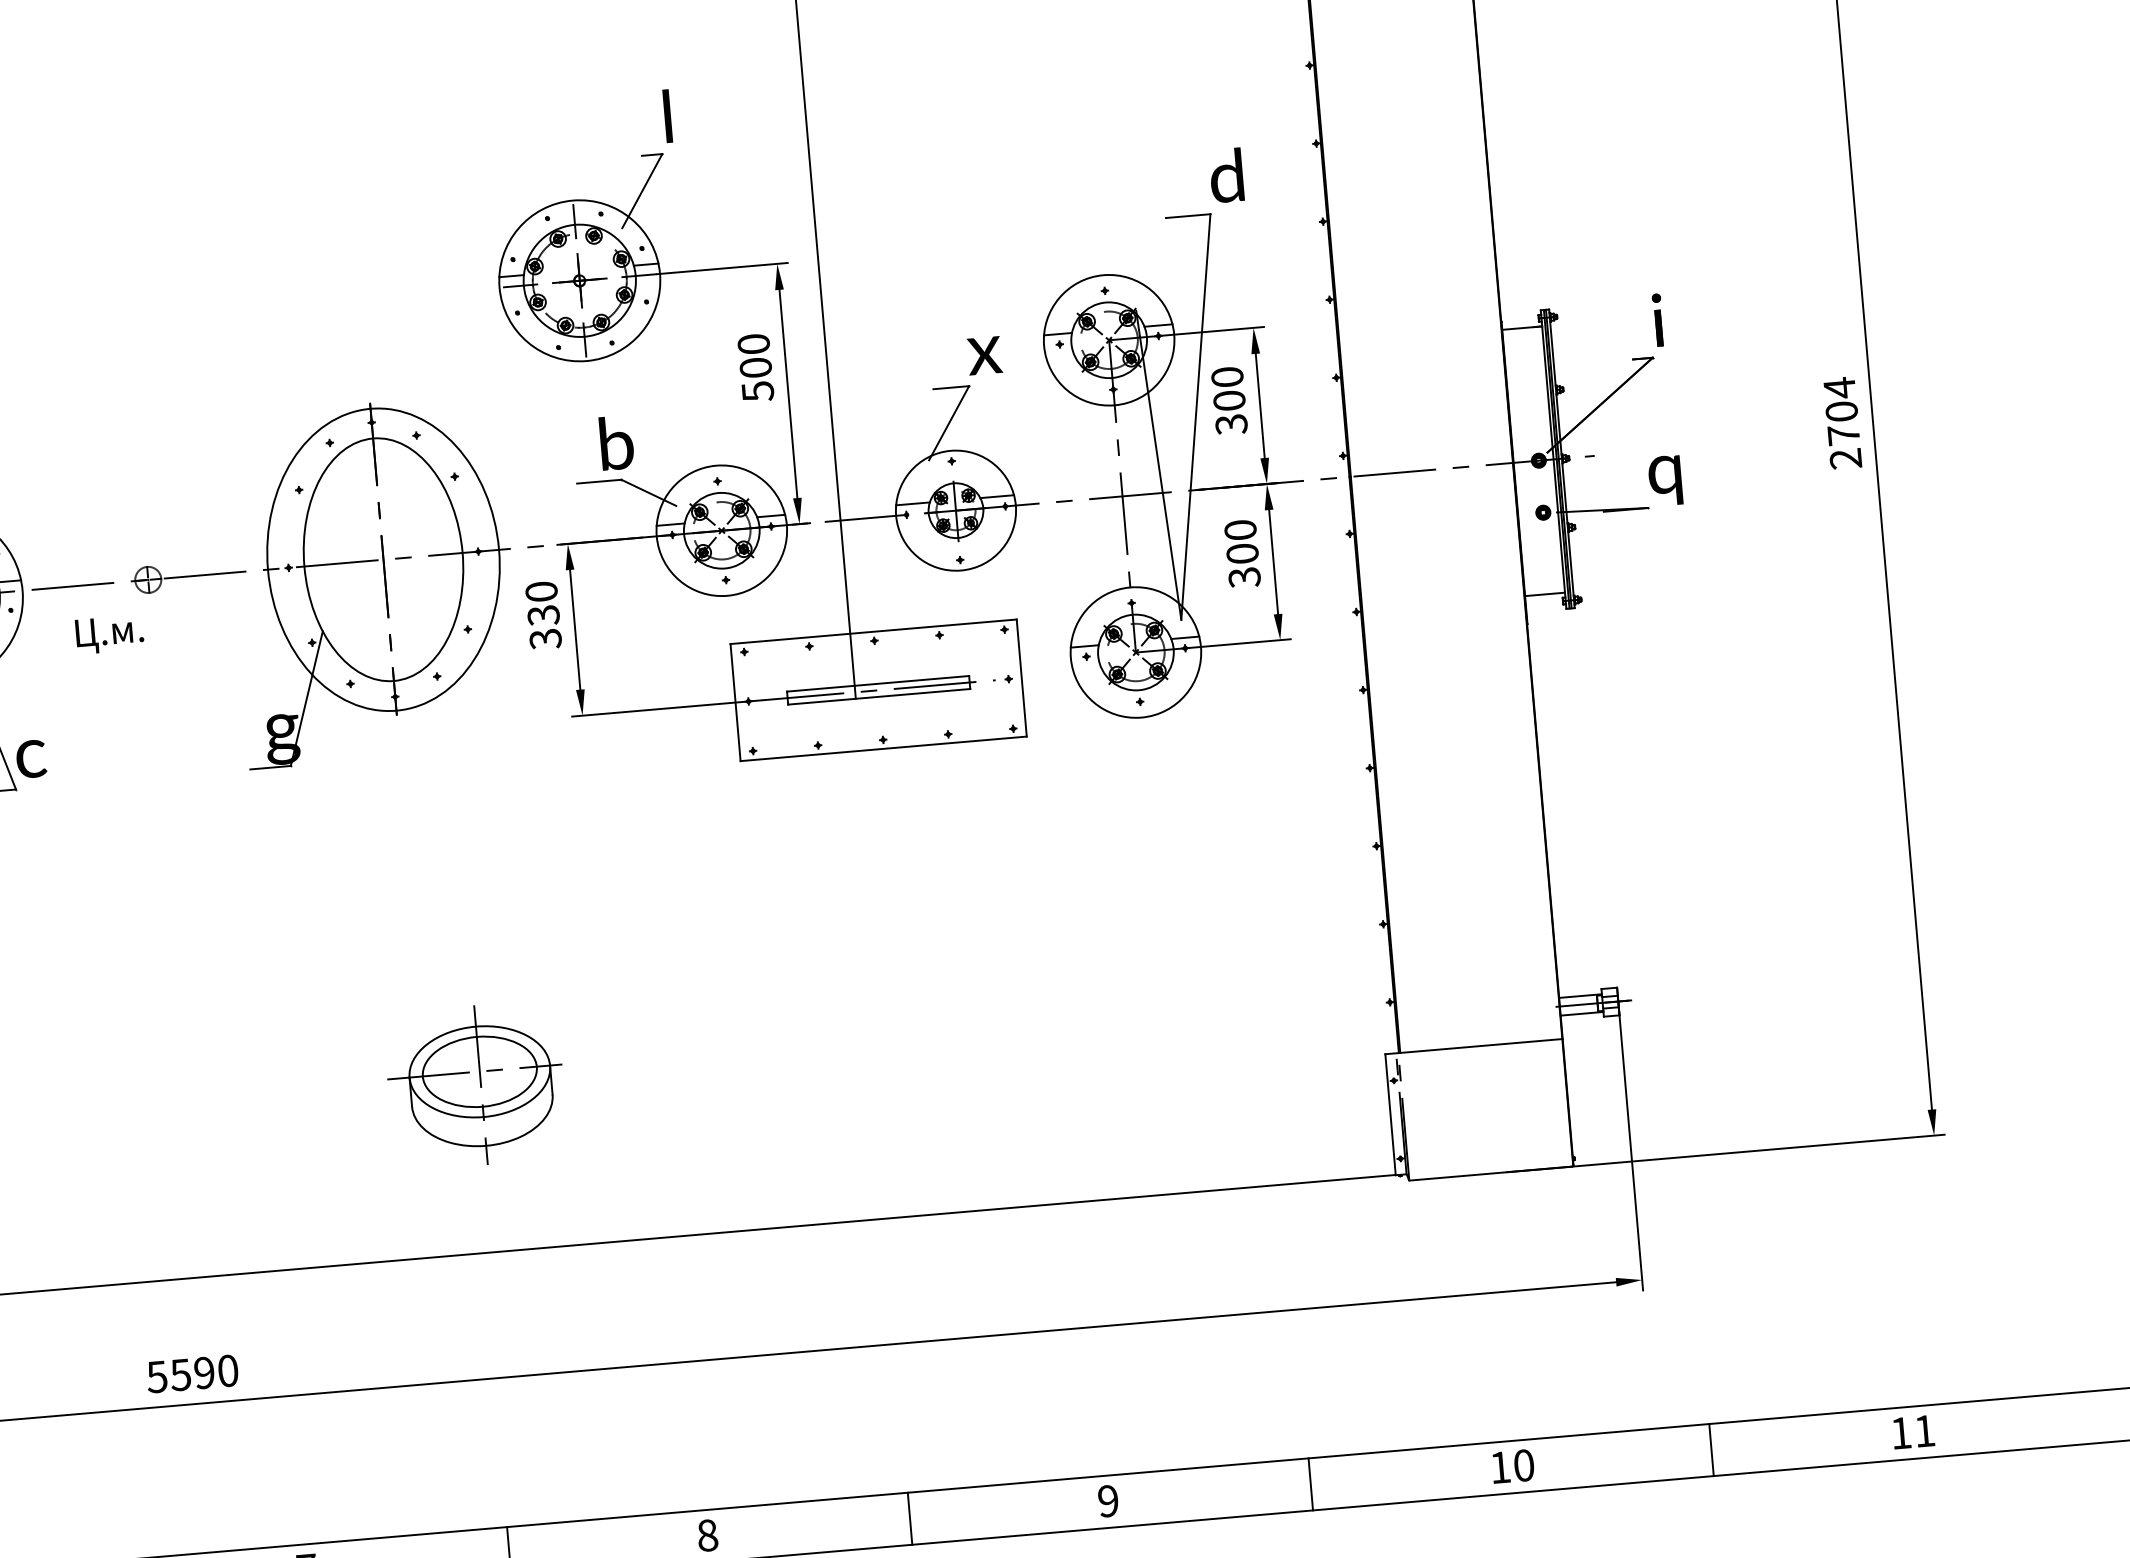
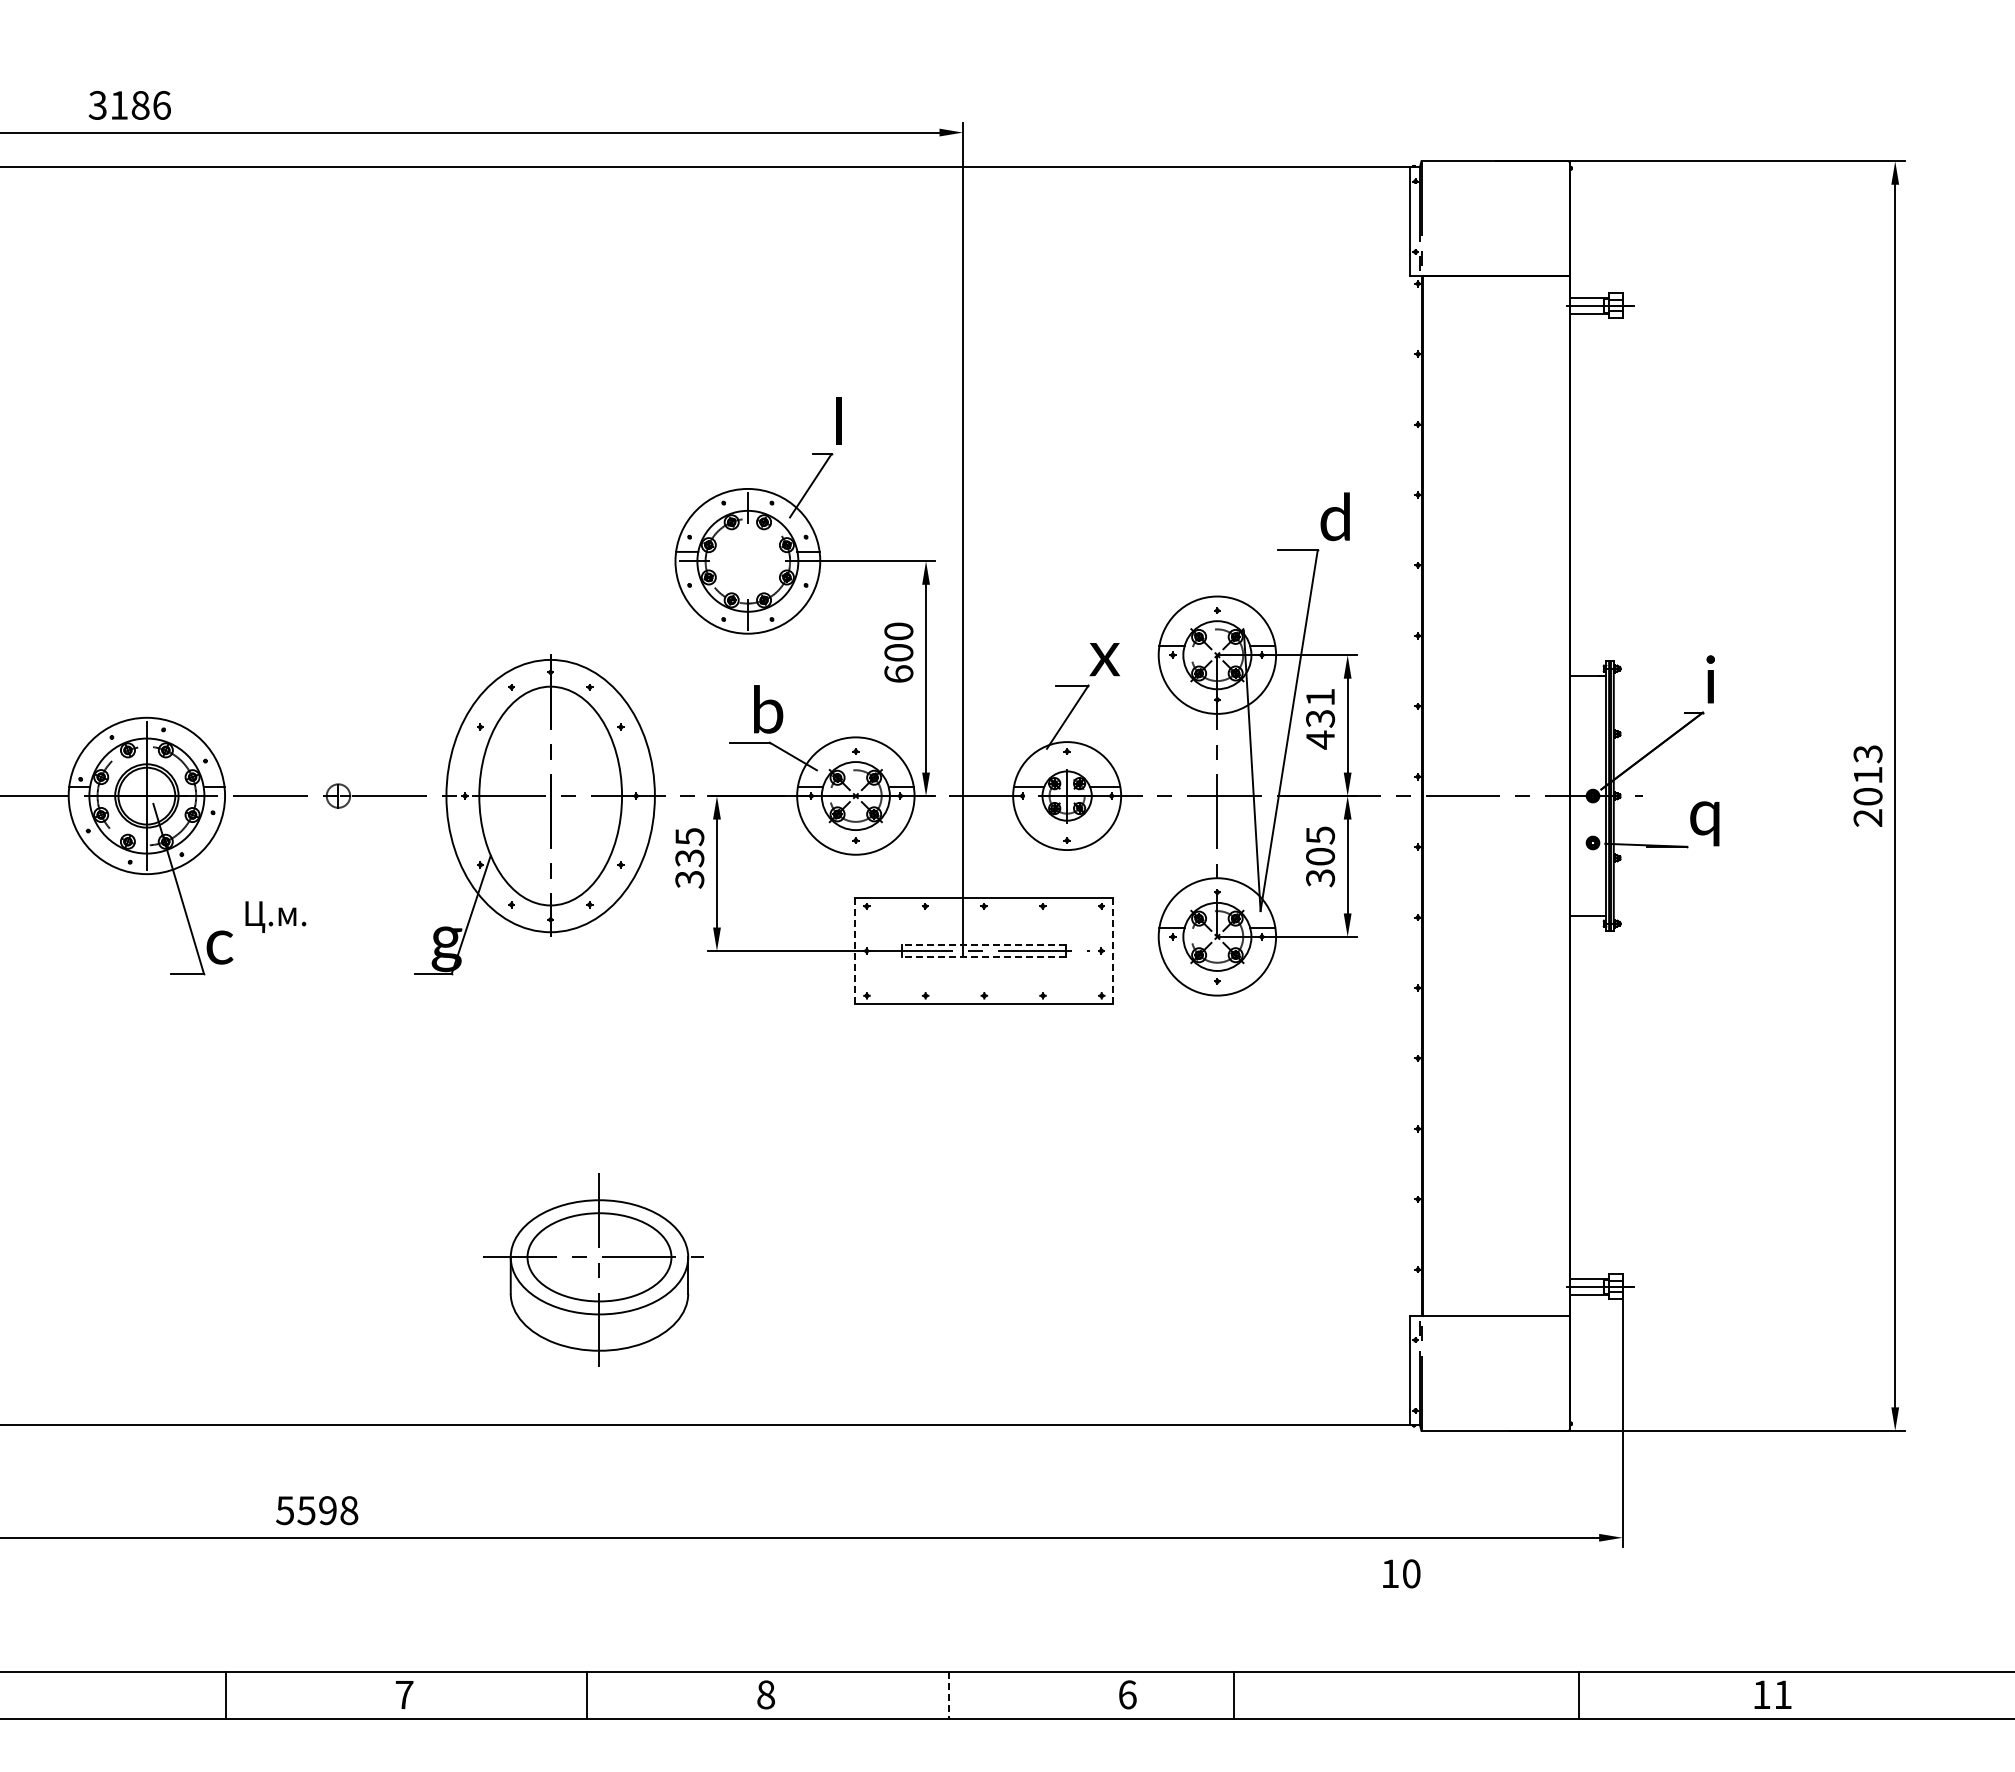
part: (579, 279) -> (747, 560), removed
text: (757, 391) -> (898, 674), 500 -> 600
text: (1229, 400) -> (1320, 718), 300 -> 431
text: (1841, 410) -> (1867, 774), 2704 -> 2013
text: (1240, 530) -> (1320, 835), 300 -> 305
text: (541, 592) -> (689, 837), 330 -> 335
text: (109, 633) -> (275, 916), moved
line: (1022, 678) -> (1113, 951), solid -> dashed
line: (877, 684) -> (983, 945), solid -> dashed
line: (878, 696) -> (983, 956), solid -> dashed
line: (736, 703) -> (855, 951), solid -> dashed
part: (475, 1084) -> (592, 1273), size x1.4
text: (228, 1370) -> (349, 1510), 5590 -> 5598
text: (1912, 1431) -> (1772, 1694), moved
line: (1711, 1449) -> (1578, 1694), moved
text: (1512, 1466) -> (1401, 1573), moved
line: (1311, 1483) -> (1234, 1694), moved
text: (1108, 1500) -> (1127, 1694), 9 -> 6
line: (909, 1518) -> (948, 1695), solid -> dashed

